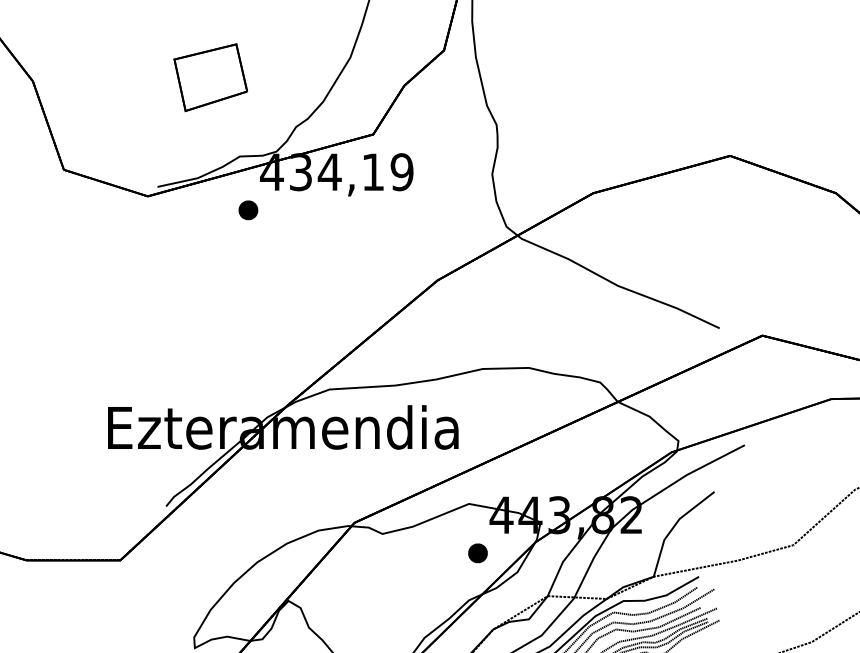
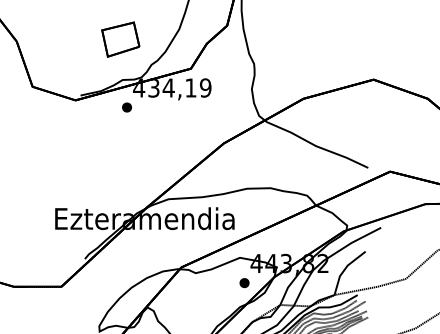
part: (210, 77) -> (120, 39), moved

